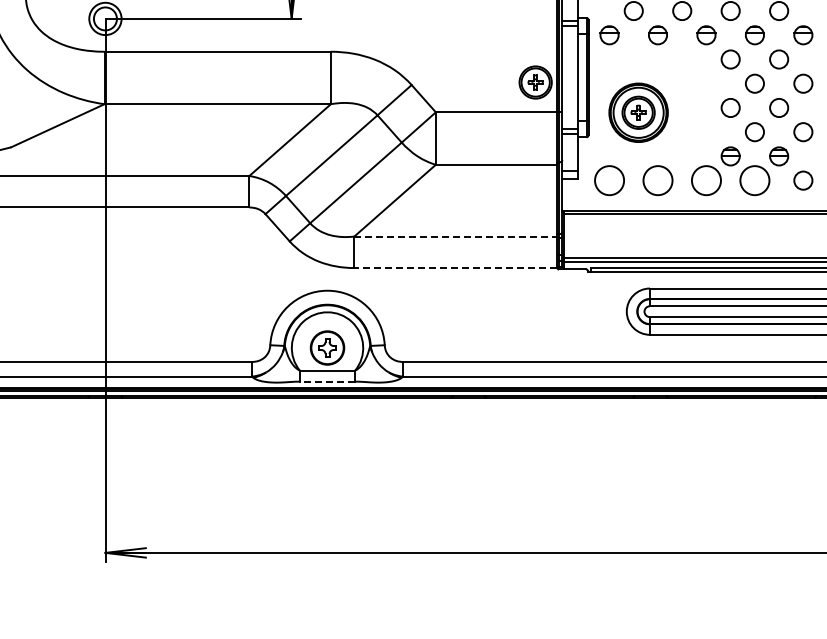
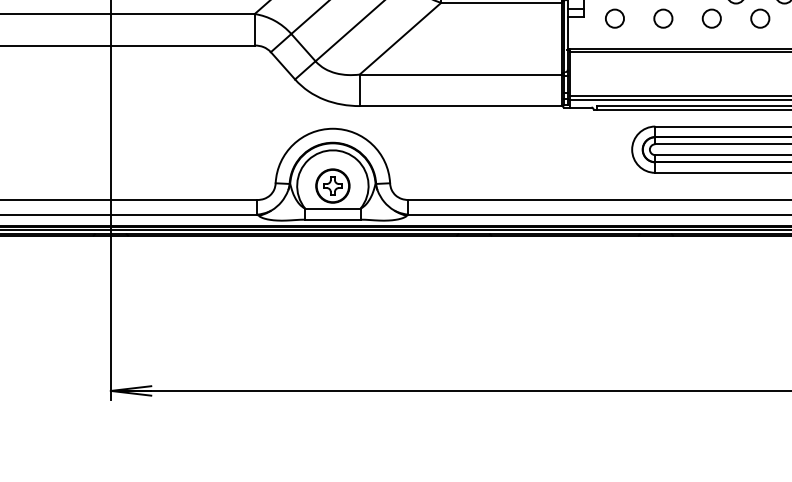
circle: (609, 180) -> (614, 18), size x0.62
circle: (657, 180) -> (662, 18), size x0.62
circle: (706, 180) -> (711, 18), size x0.62
circle: (754, 180) -> (759, 18), size x0.62
line: (456, 236) -> (461, 74), dashed -> solid
line: (455, 268) -> (460, 106), dashed -> solid
line: (327, 381) -> (332, 219), dashed -> solid

